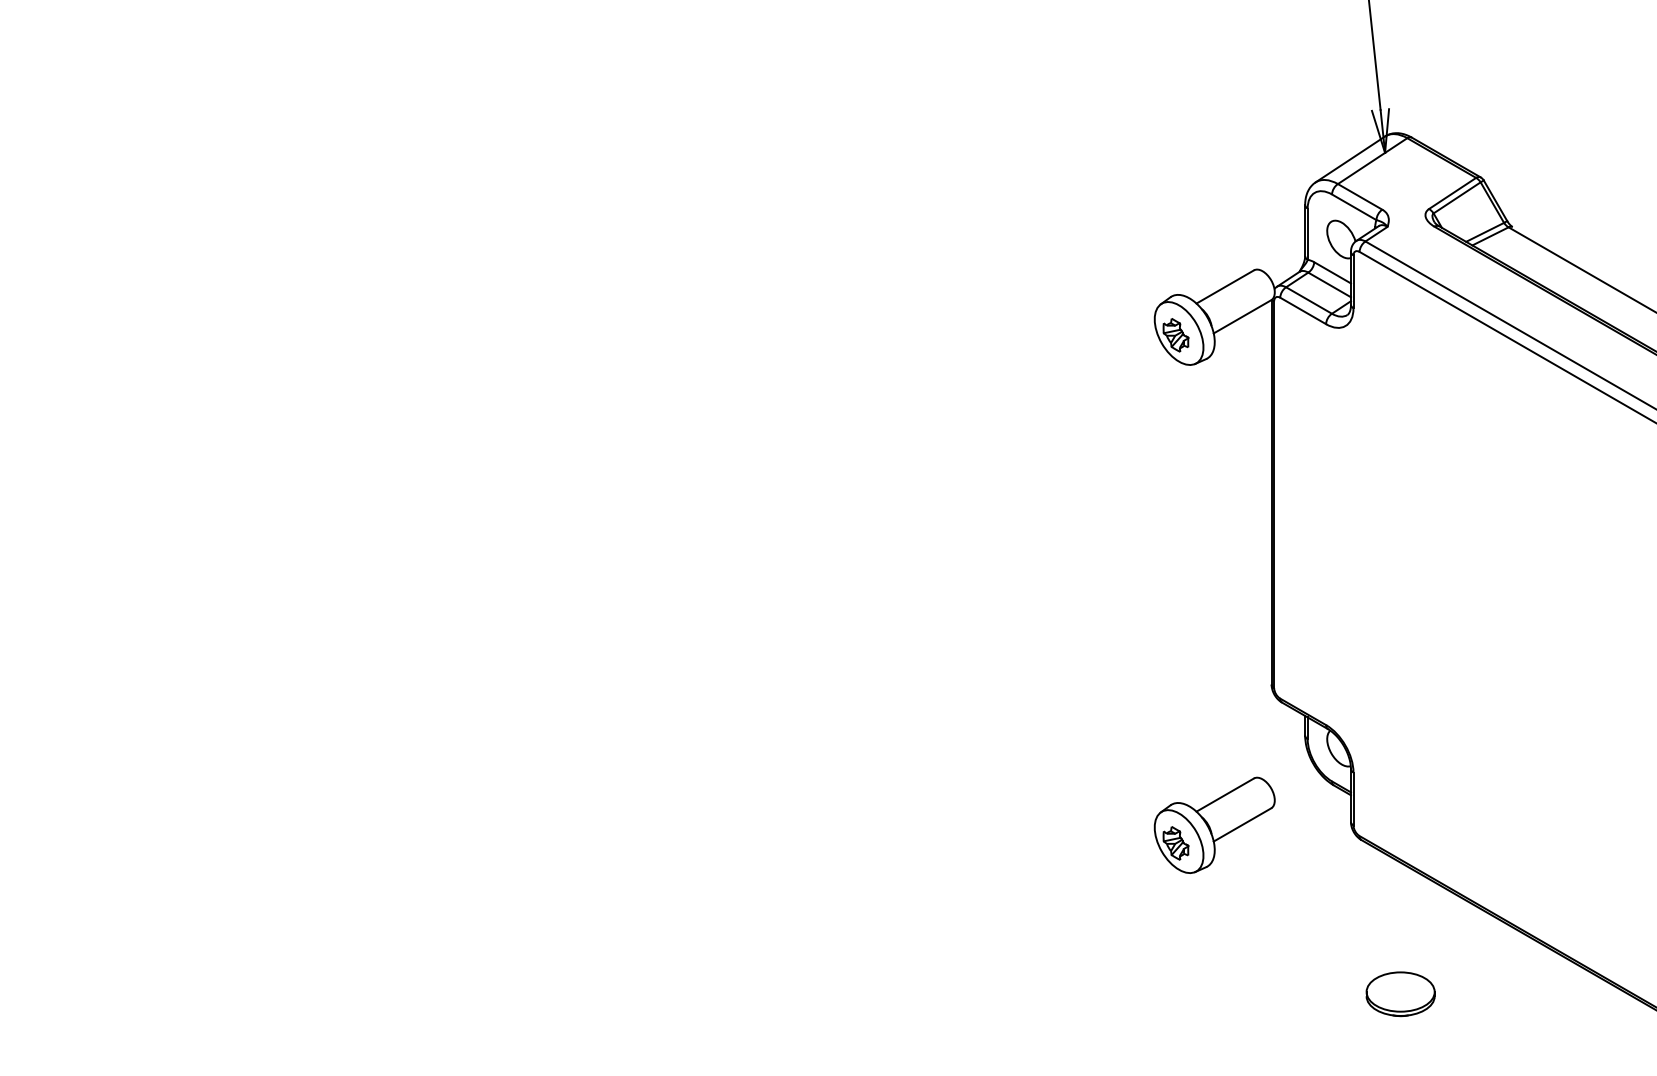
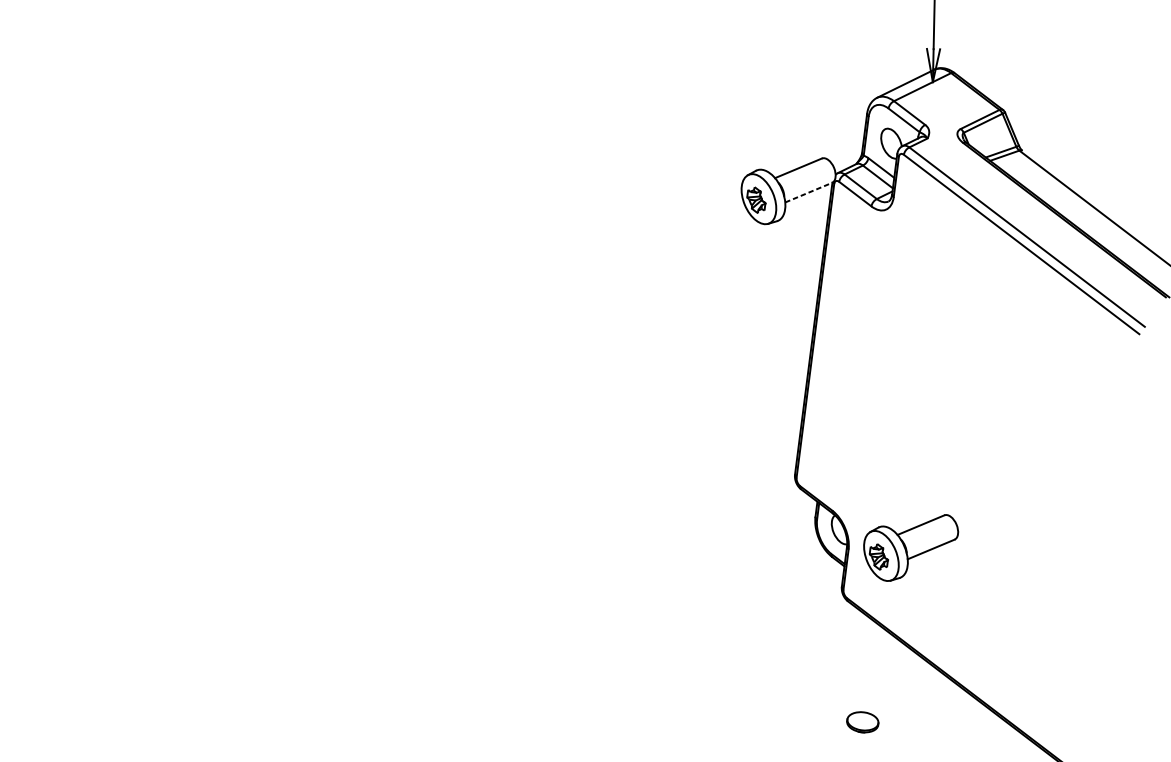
line: (1242, 316) -> (808, 192), solid -> dashed
part: (1214, 824) -> (909, 546), moved
part: (1400, 994) -> (862, 722), size x0.6

